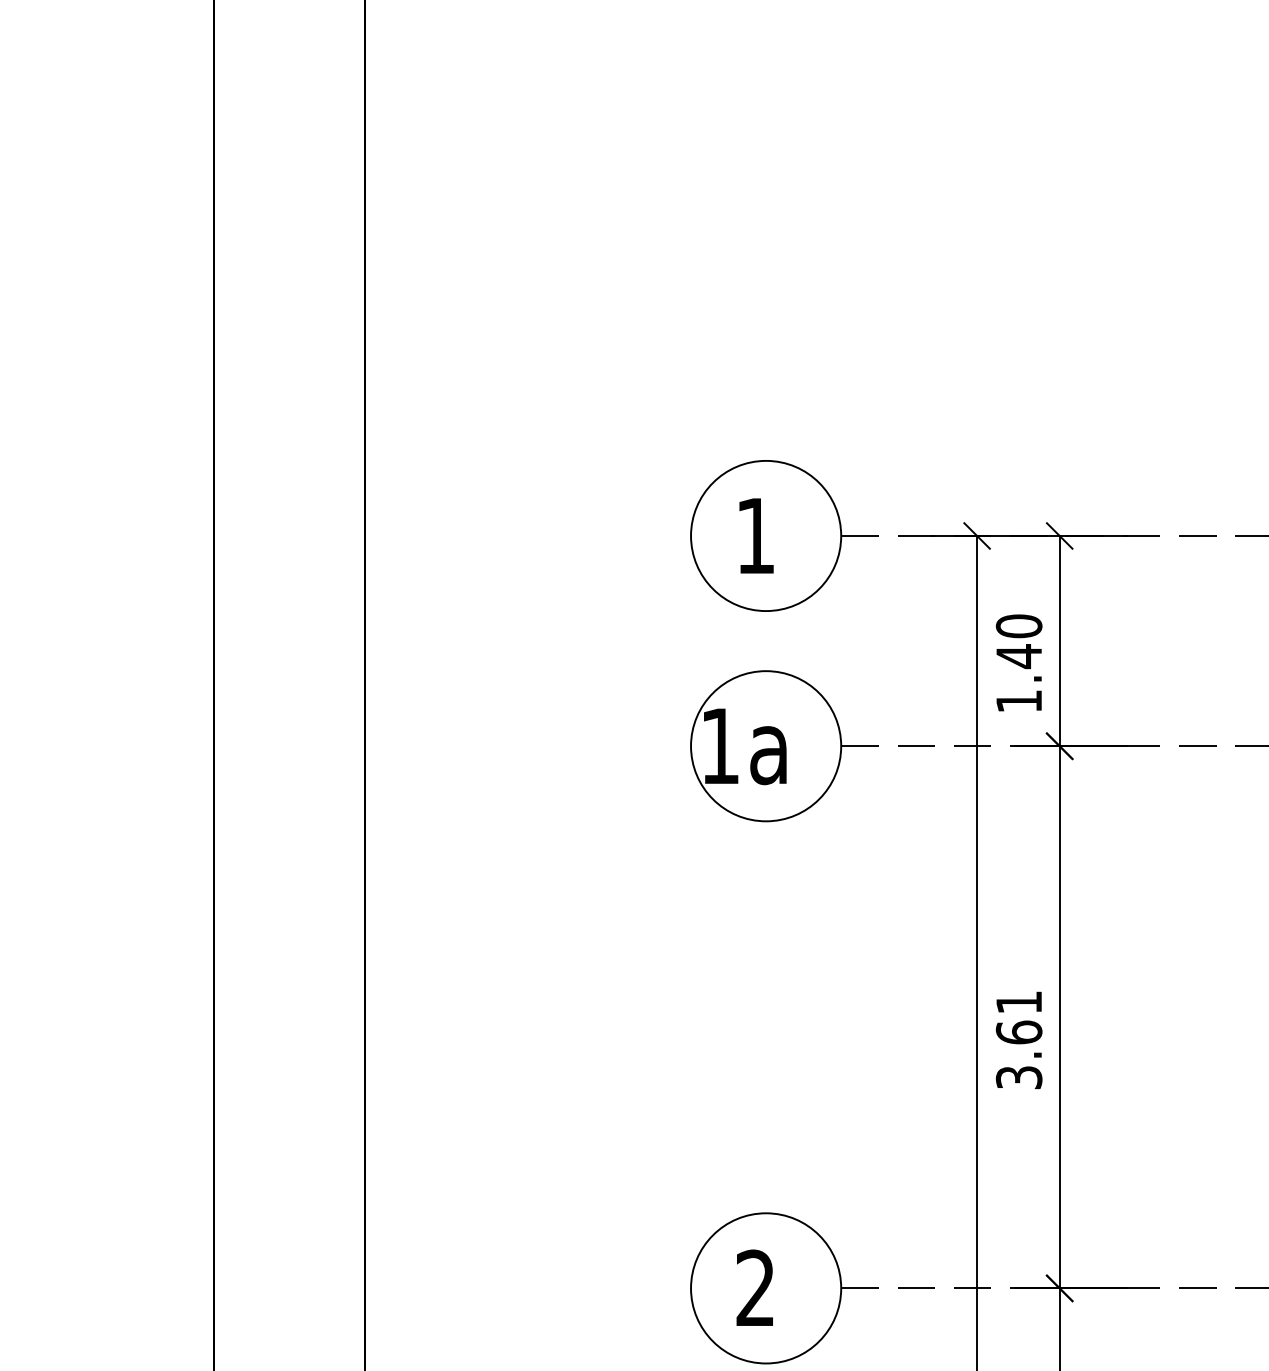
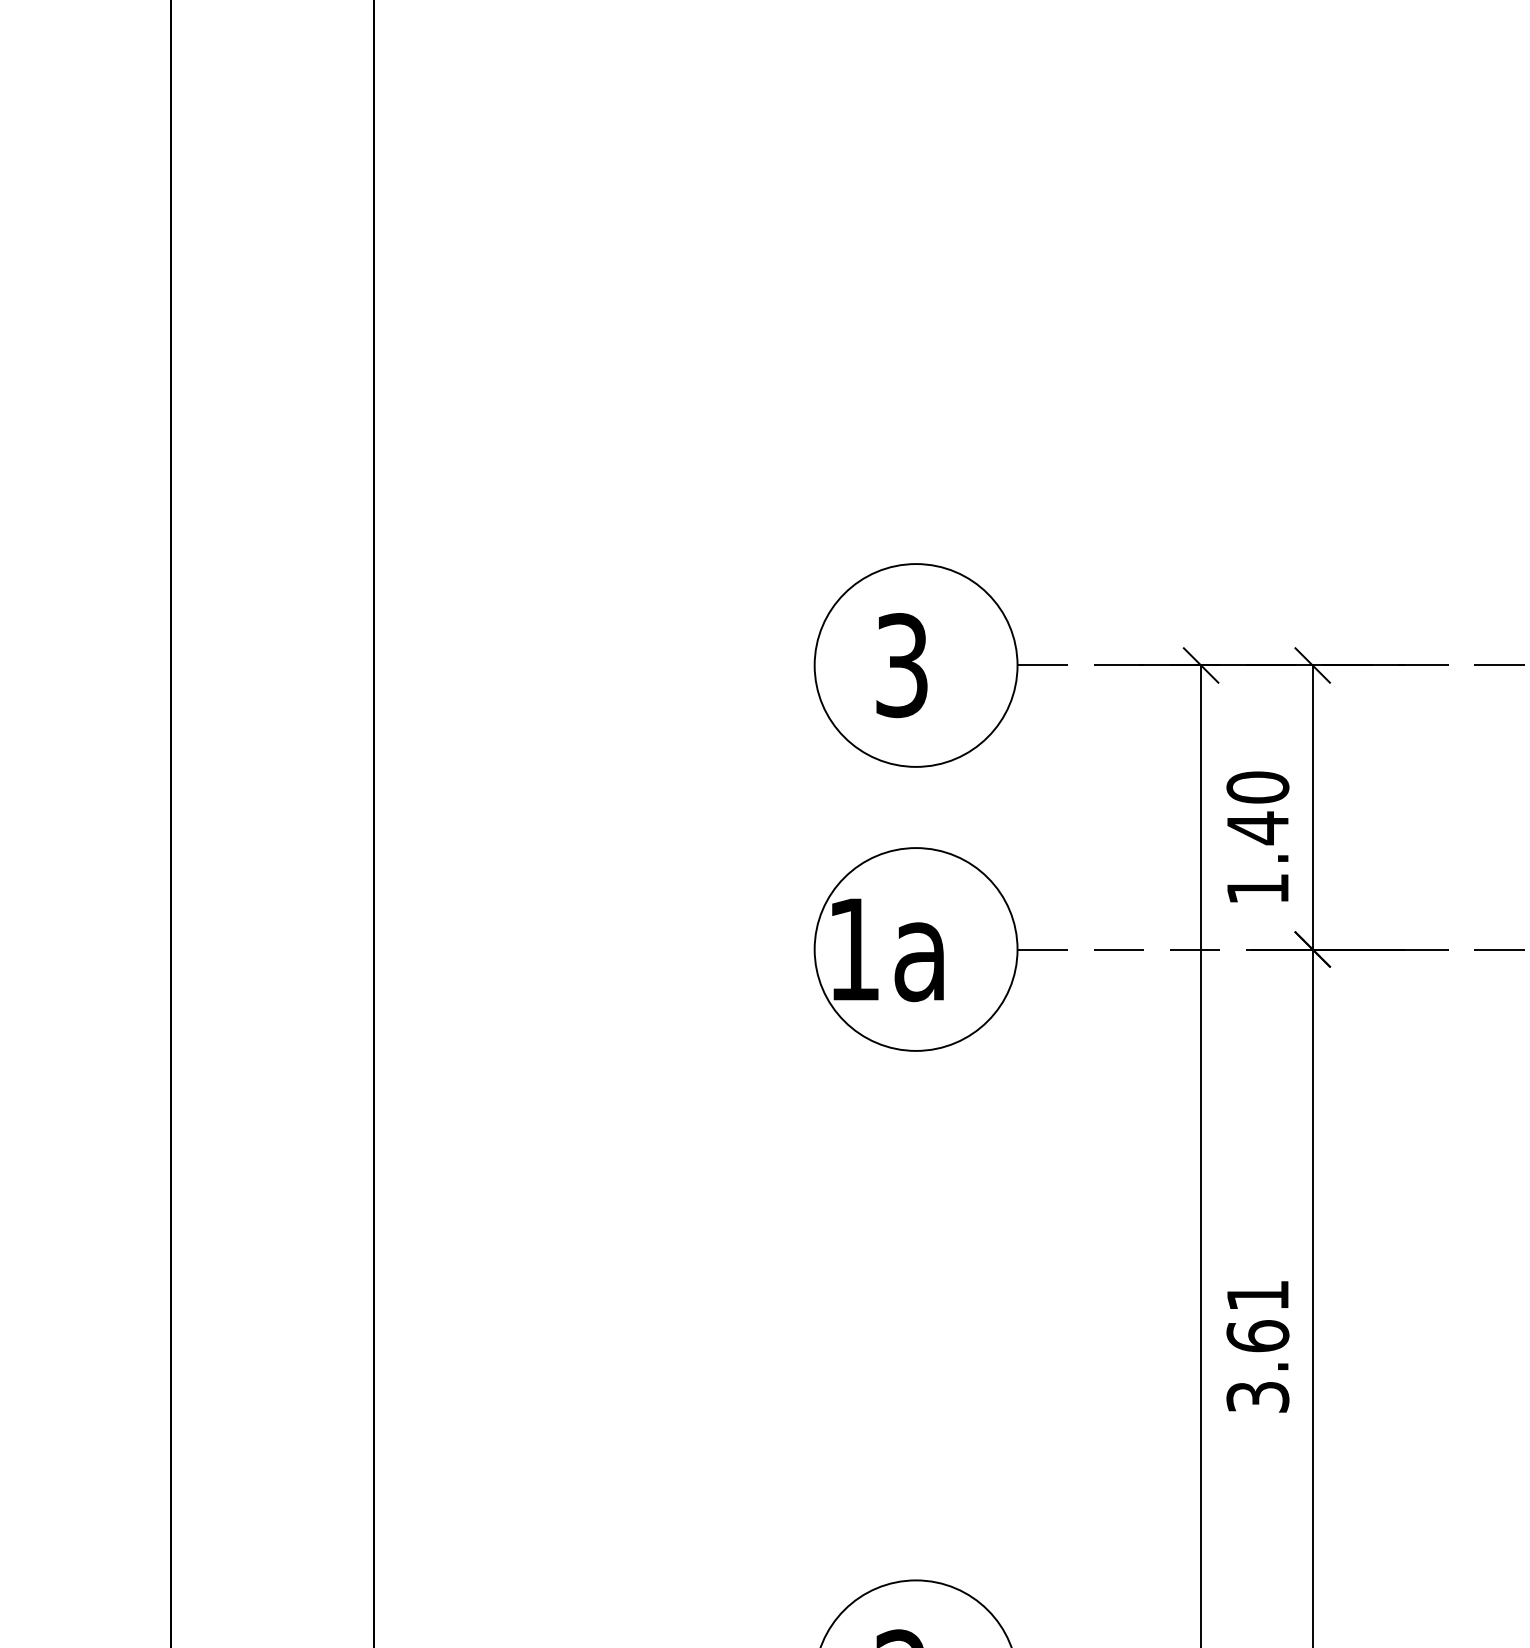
text: (755, 535) -> (901, 664), 1 -> 3

